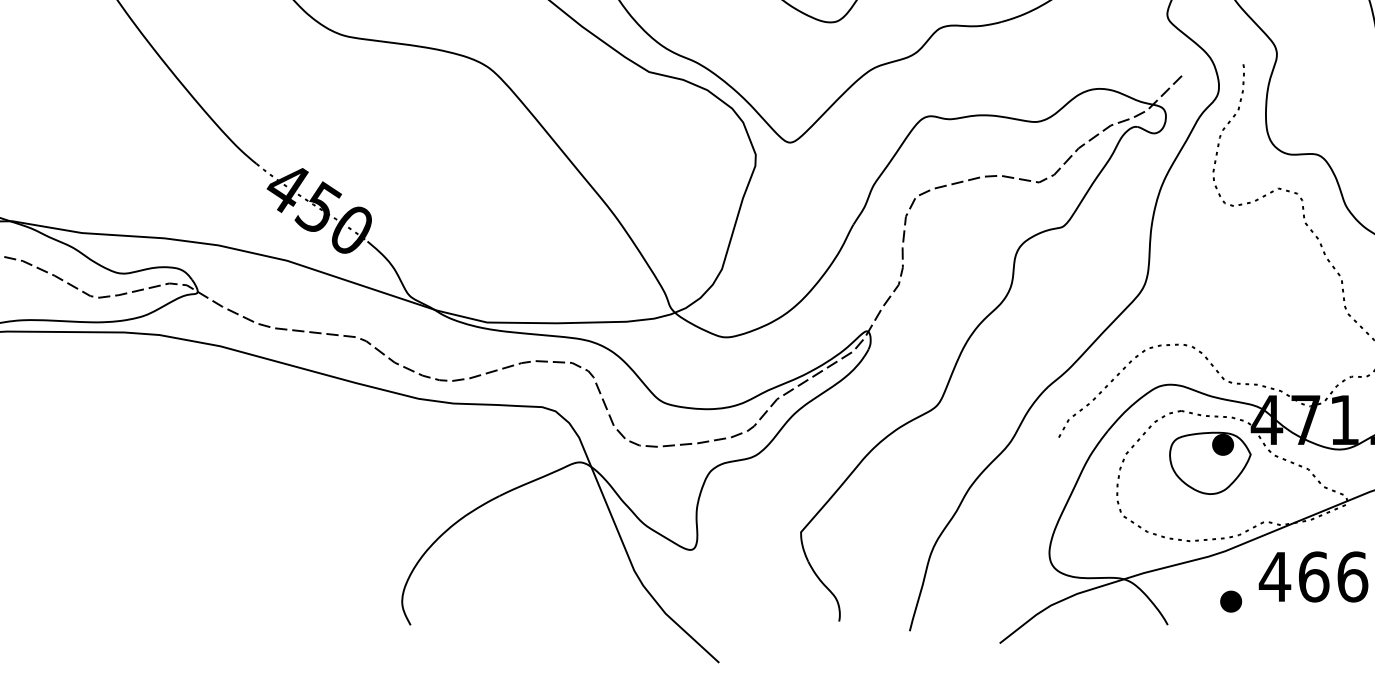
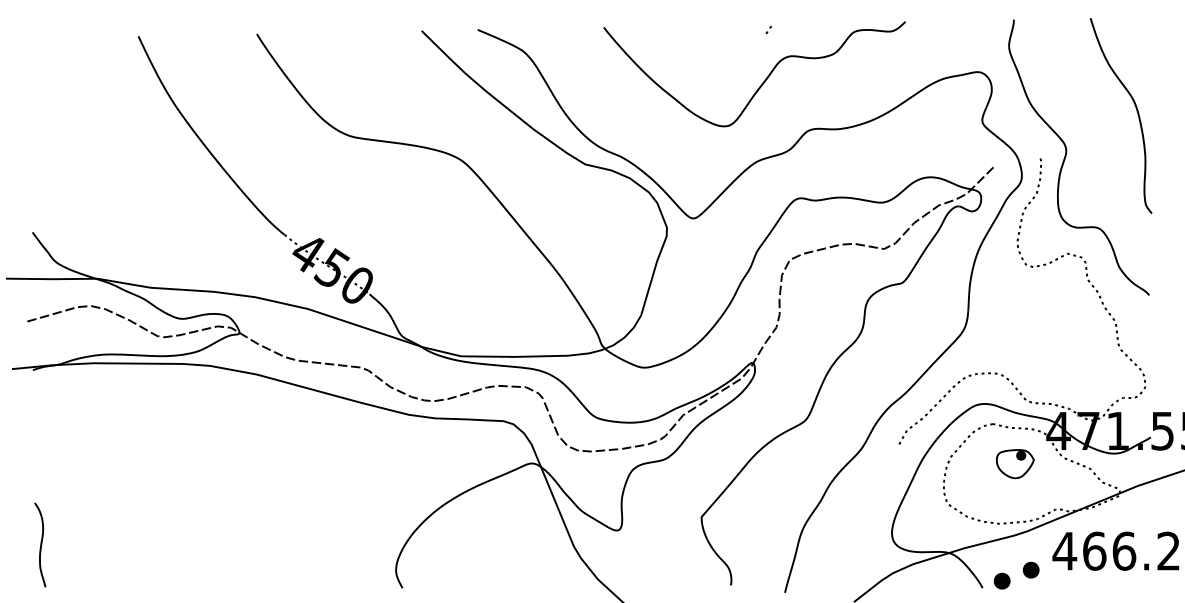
part: (1210, 462) -> (1015, 463), size x0.6
part: (1192, 615) -> (1001, 580), added

